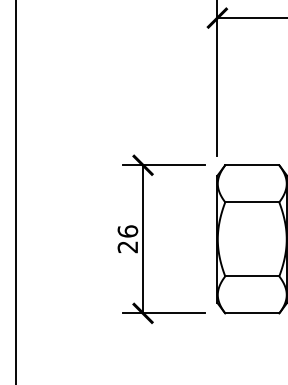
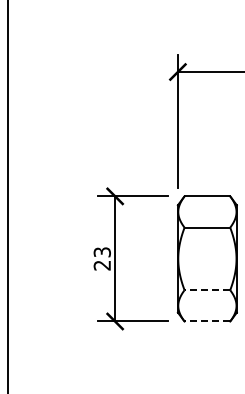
text: (126, 231) -> (101, 252), 26 -> 23
line: (252, 276) -> (207, 290), solid -> dashed
line: (252, 313) -> (207, 321), solid -> dashed

